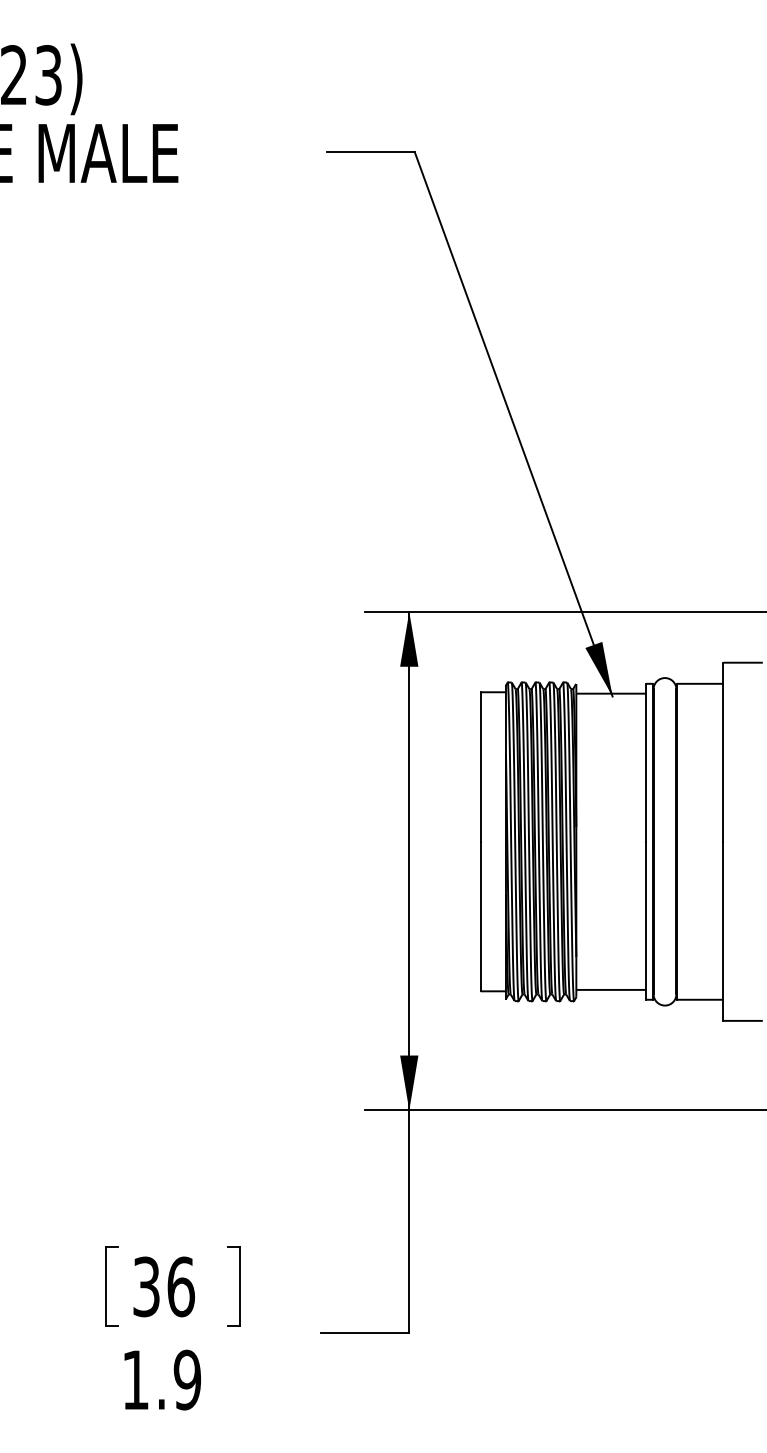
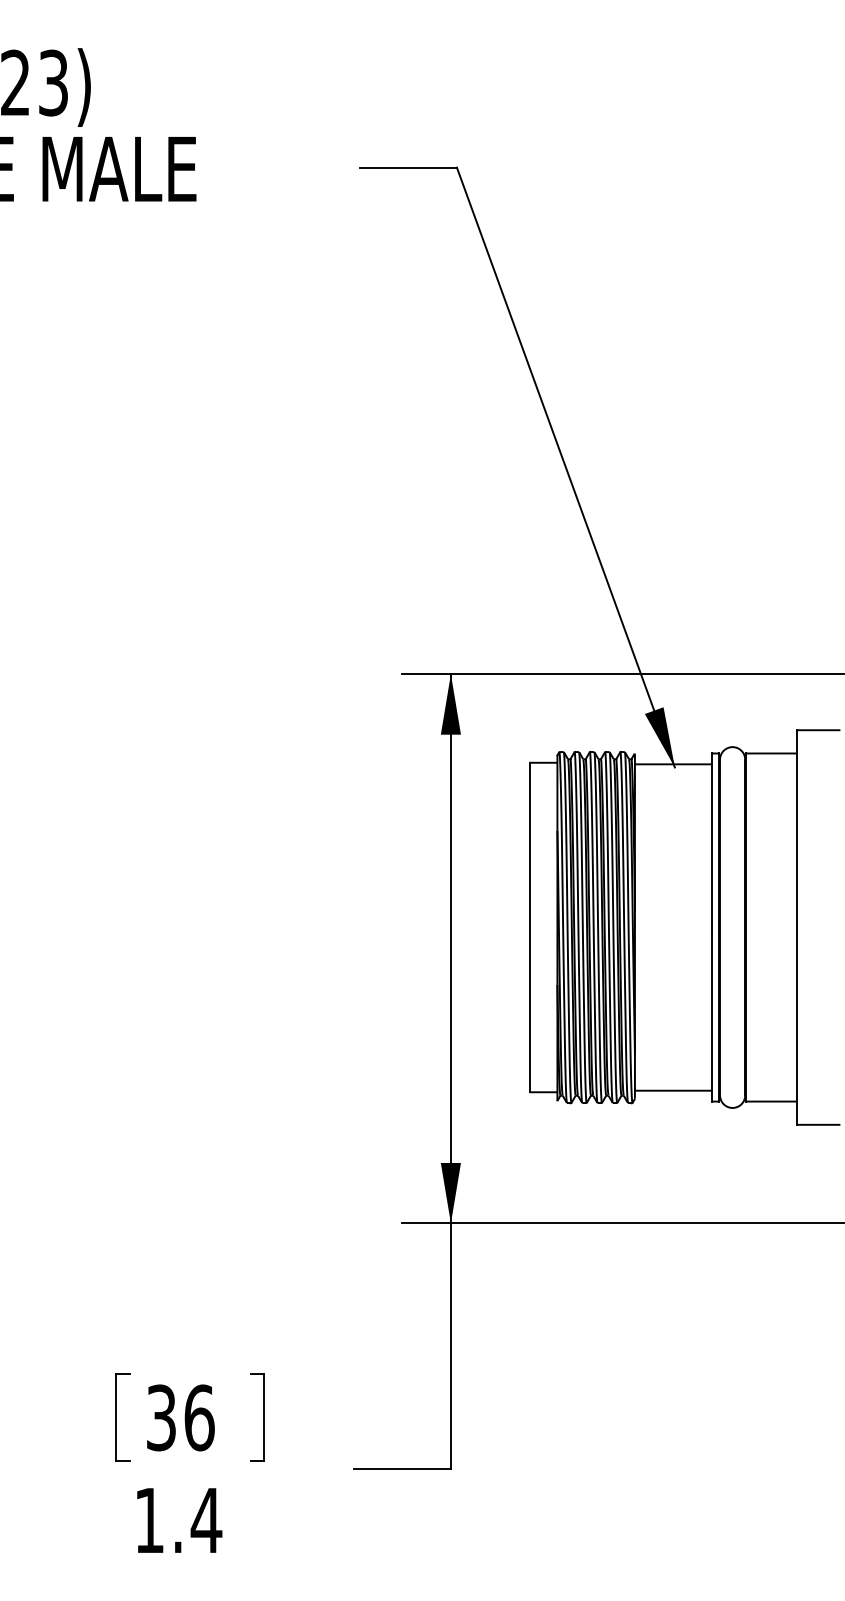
text: (187, 1379) -> (206, 1519), 1.9 -> 1.4

